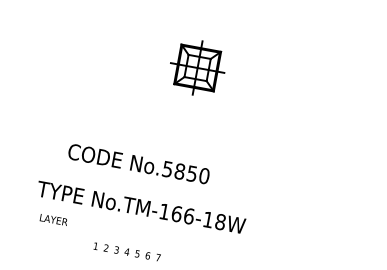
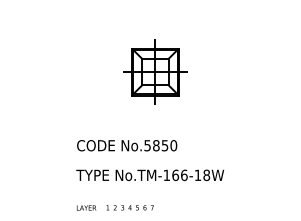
part: (197, 67) -> (155, 71), size x1.67
text: (140, 207) -> (149, 175), moved
text: (53, 219) -> (86, 207), moved

